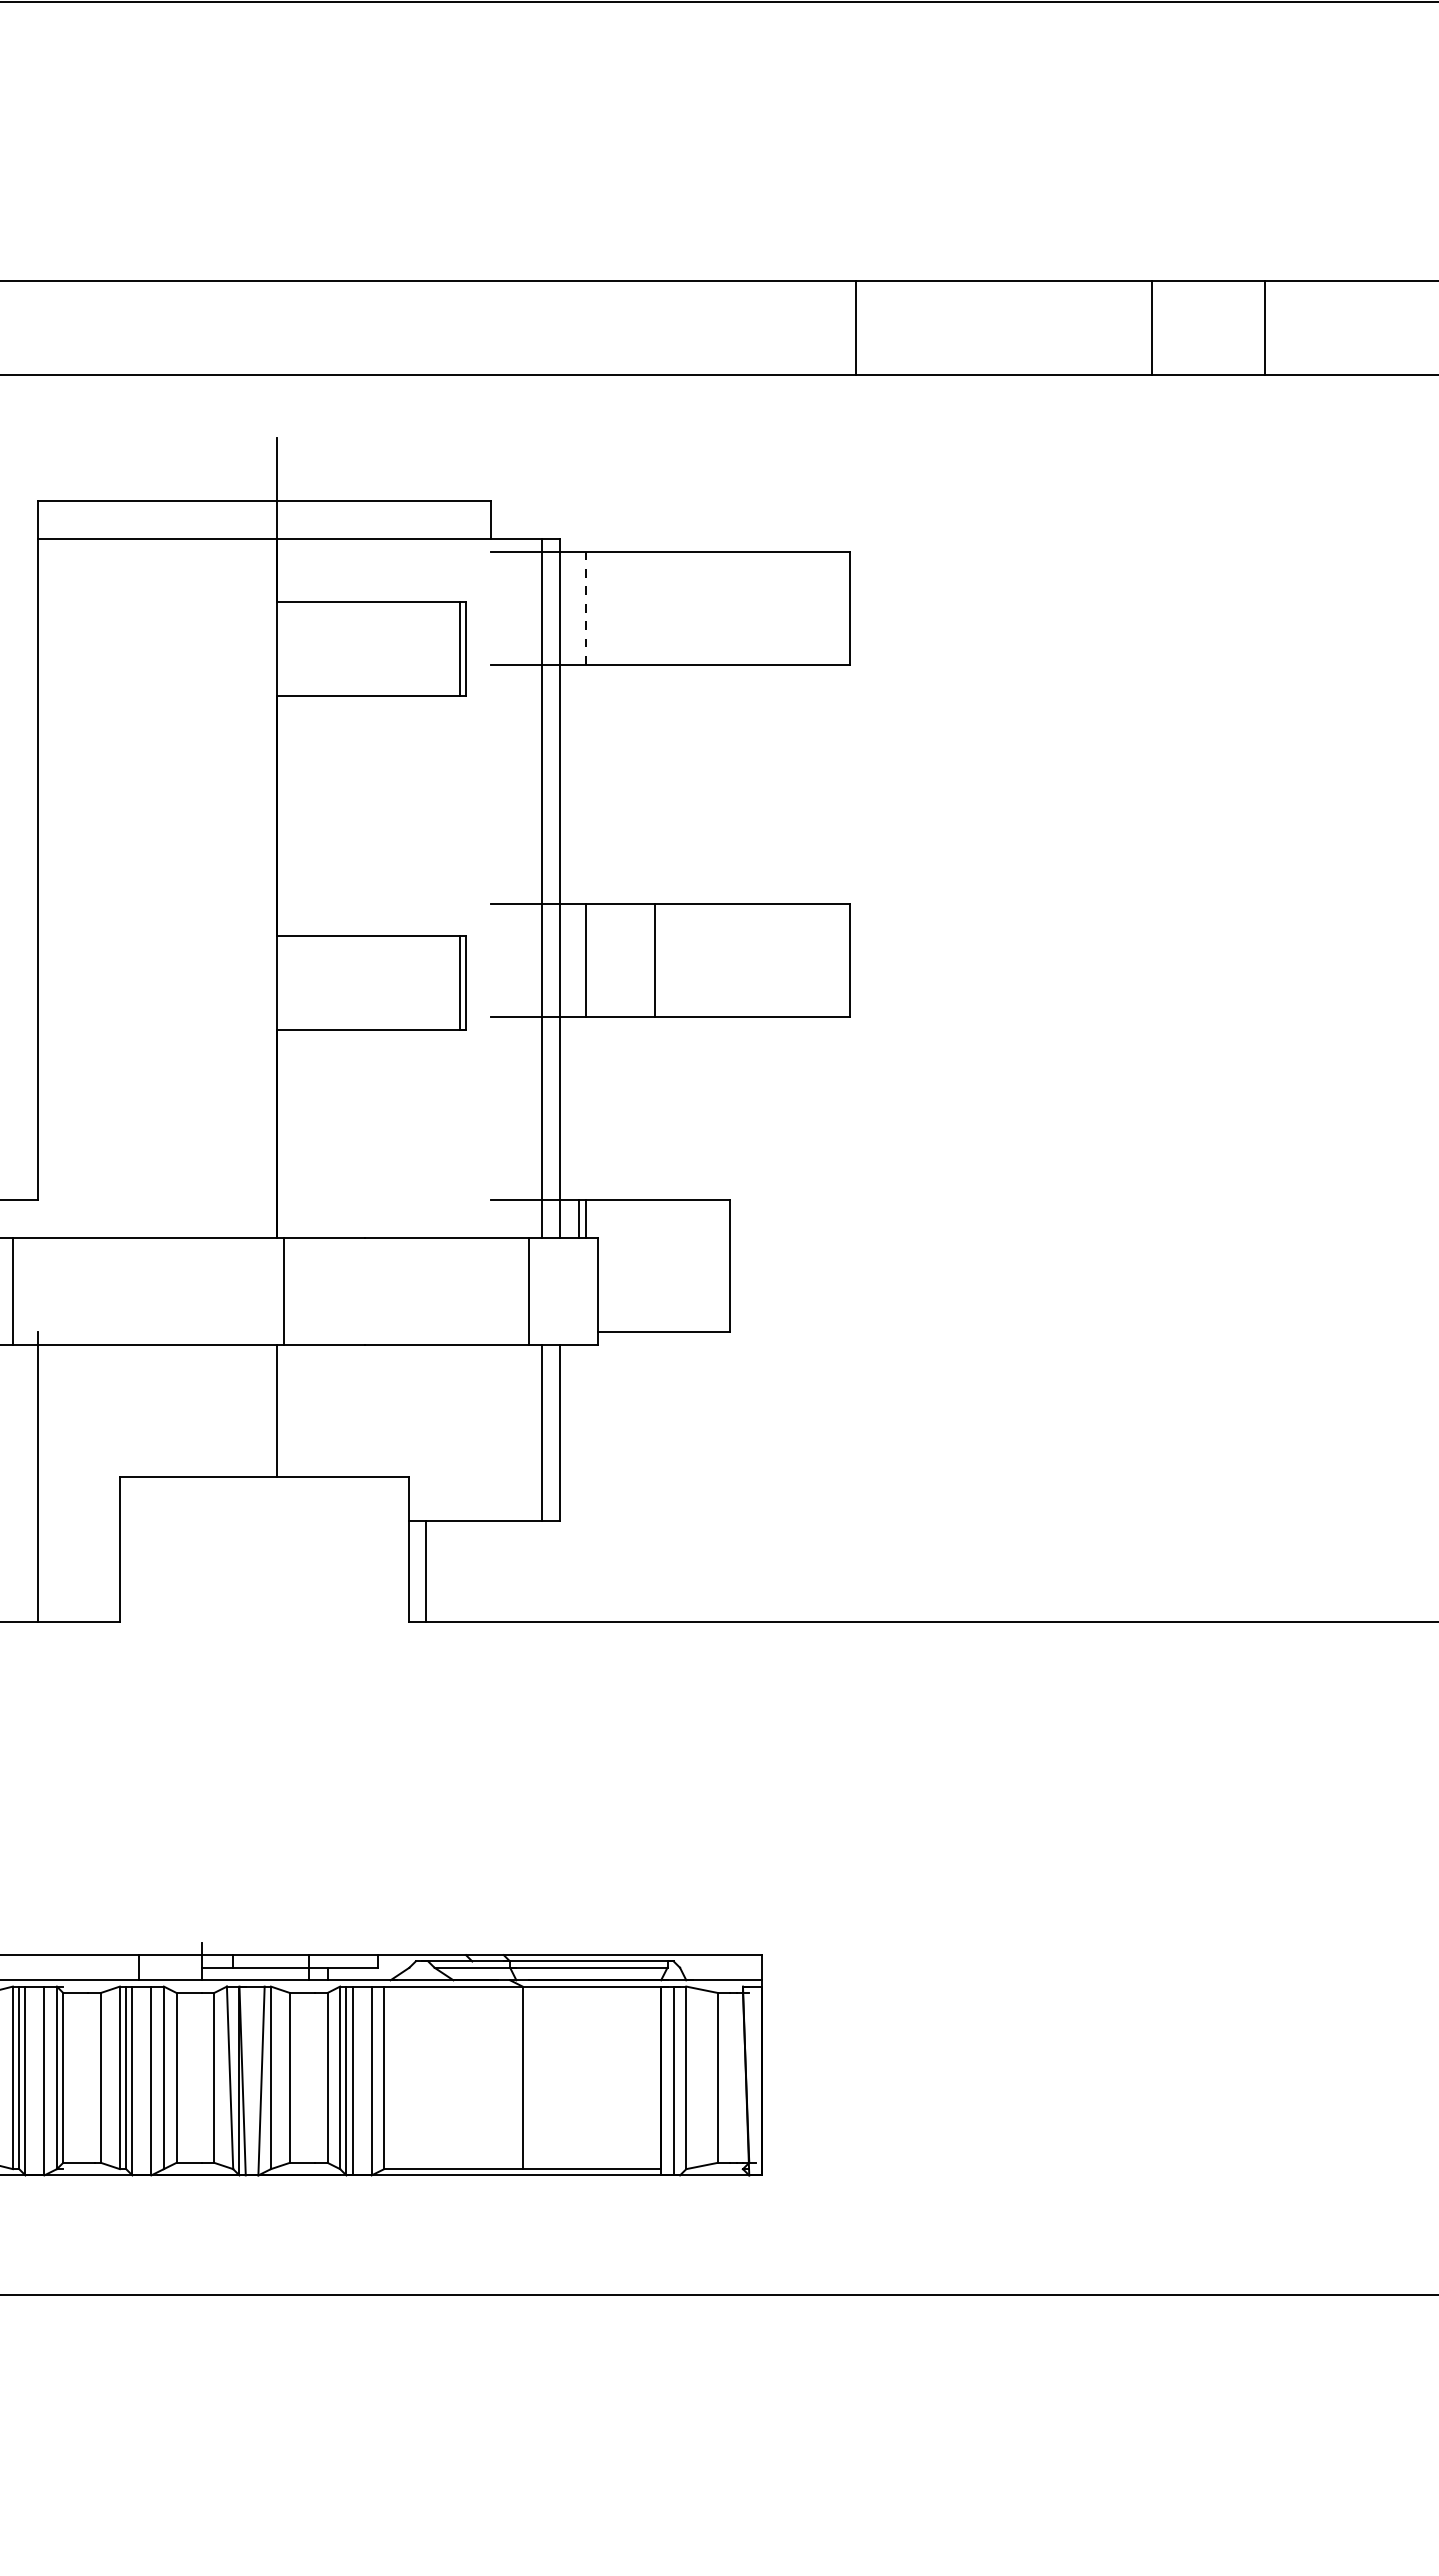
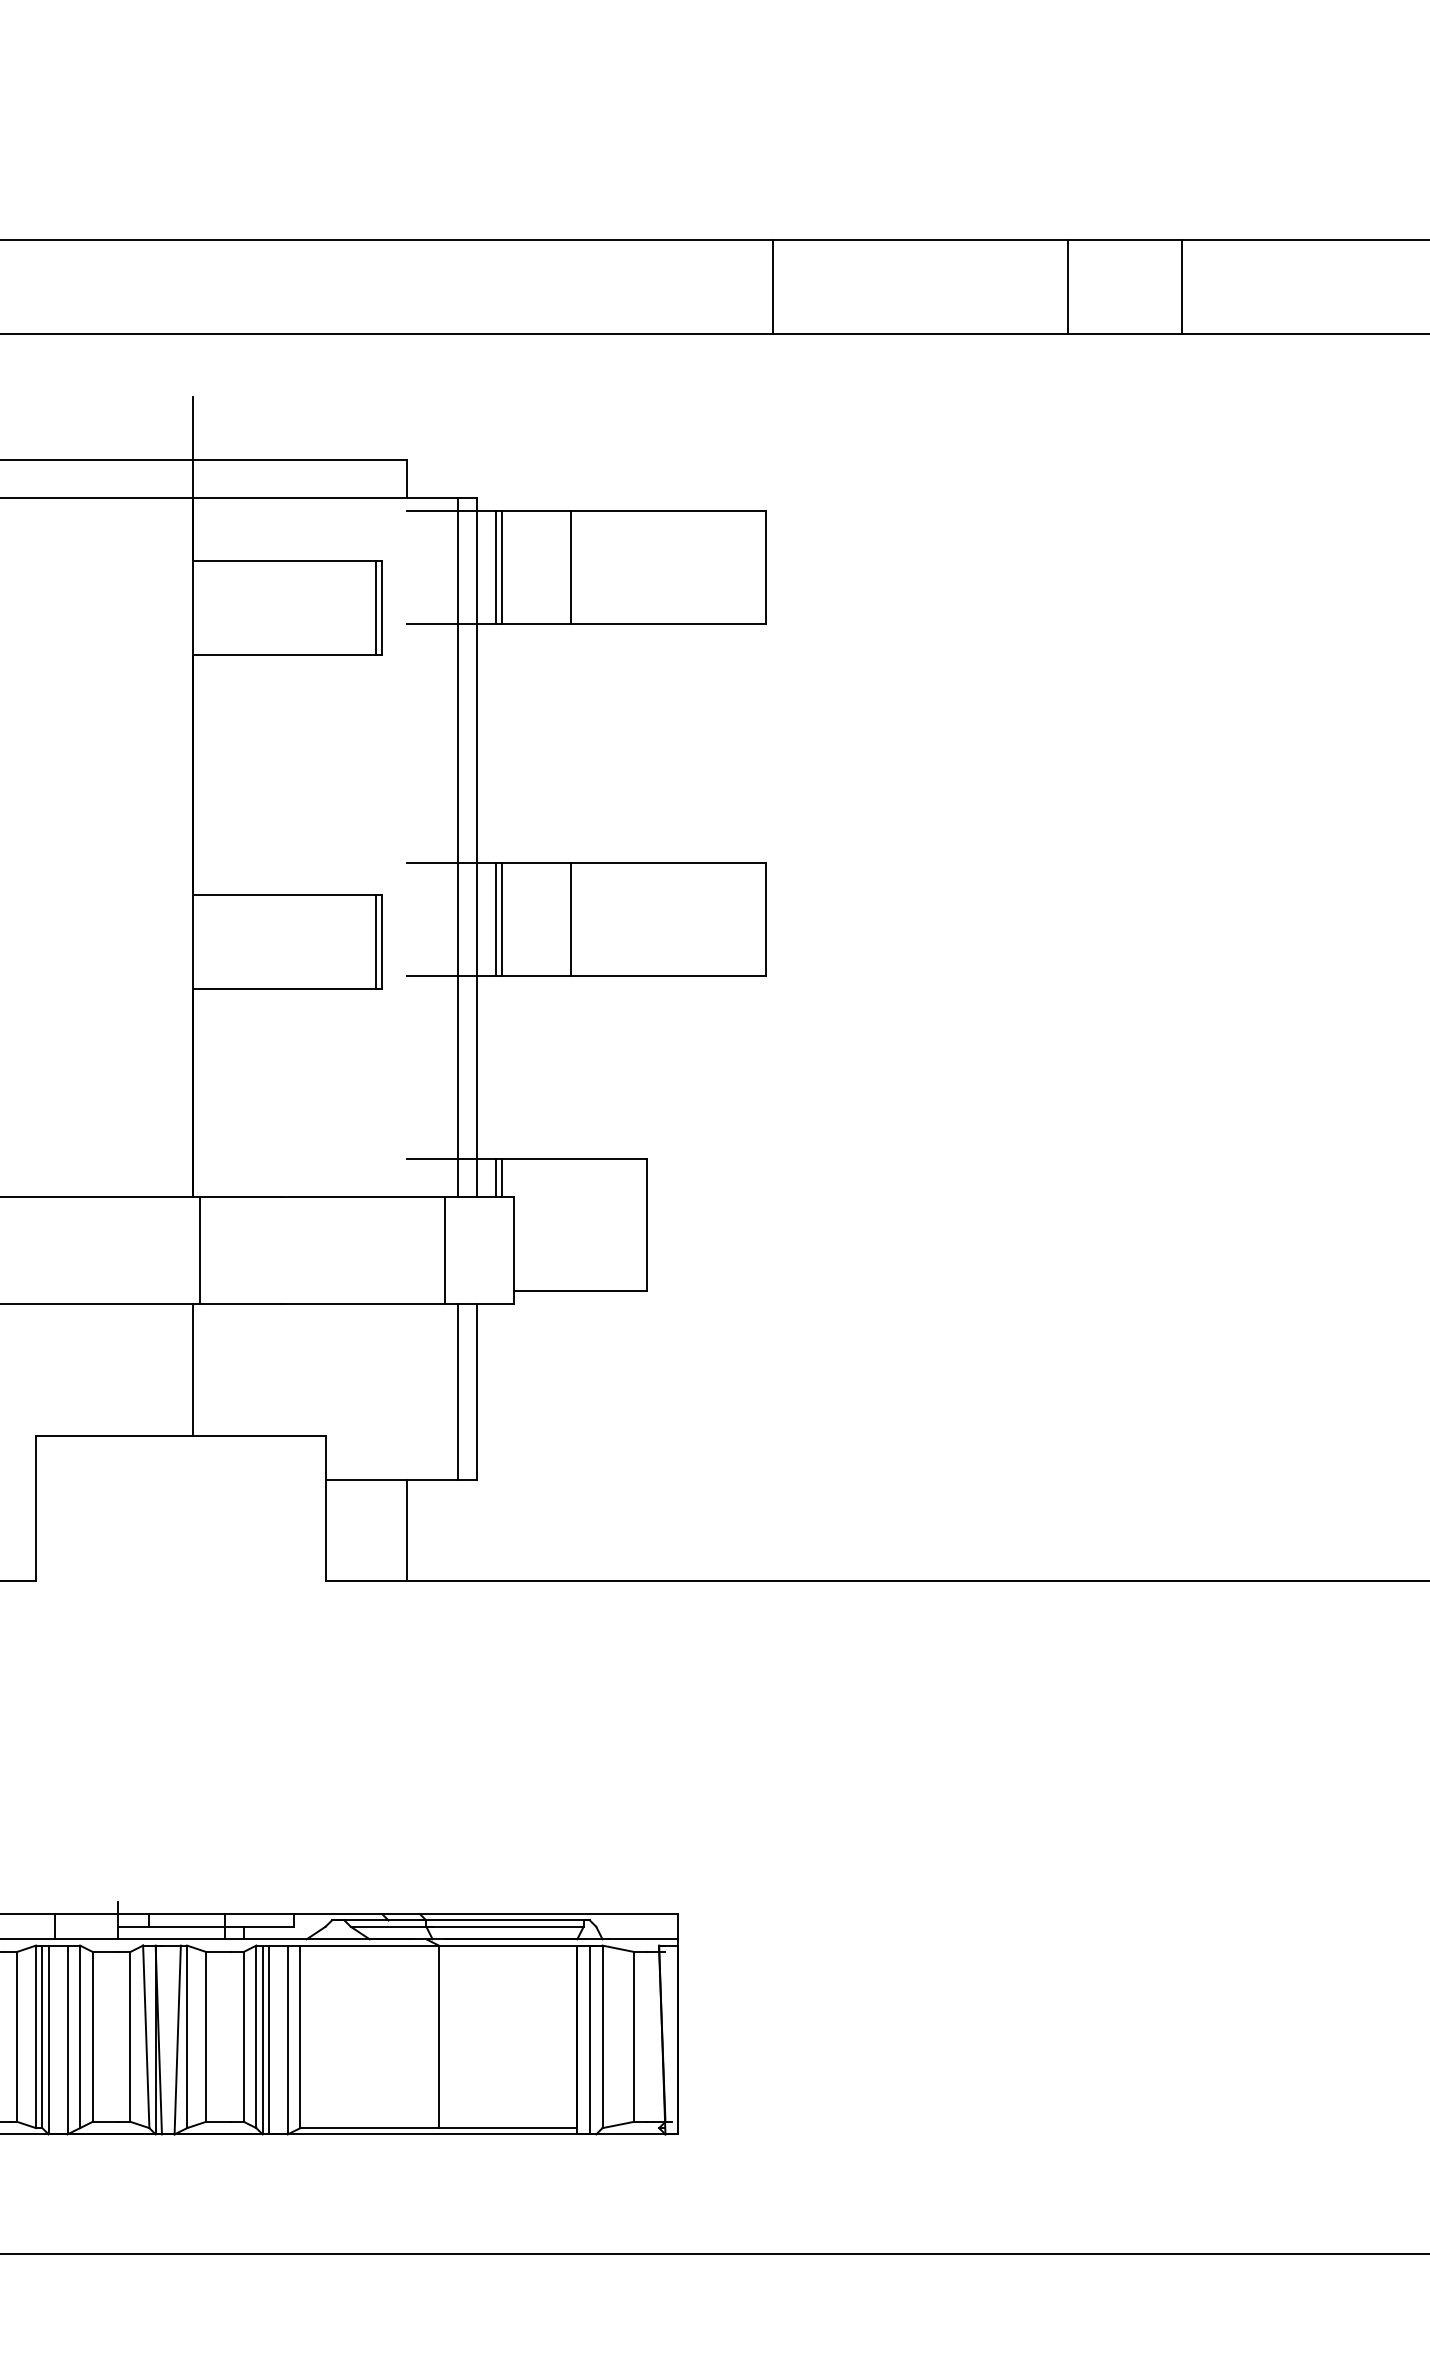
line: (579, 607) -> (495, 566), added
line: (654, 607) -> (570, 566), added
line: (585, 608) -> (501, 567), dashed -> solid
line: (579, 960) -> (495, 919), added
line: (426, 1570) -> (407, 1529), moved

